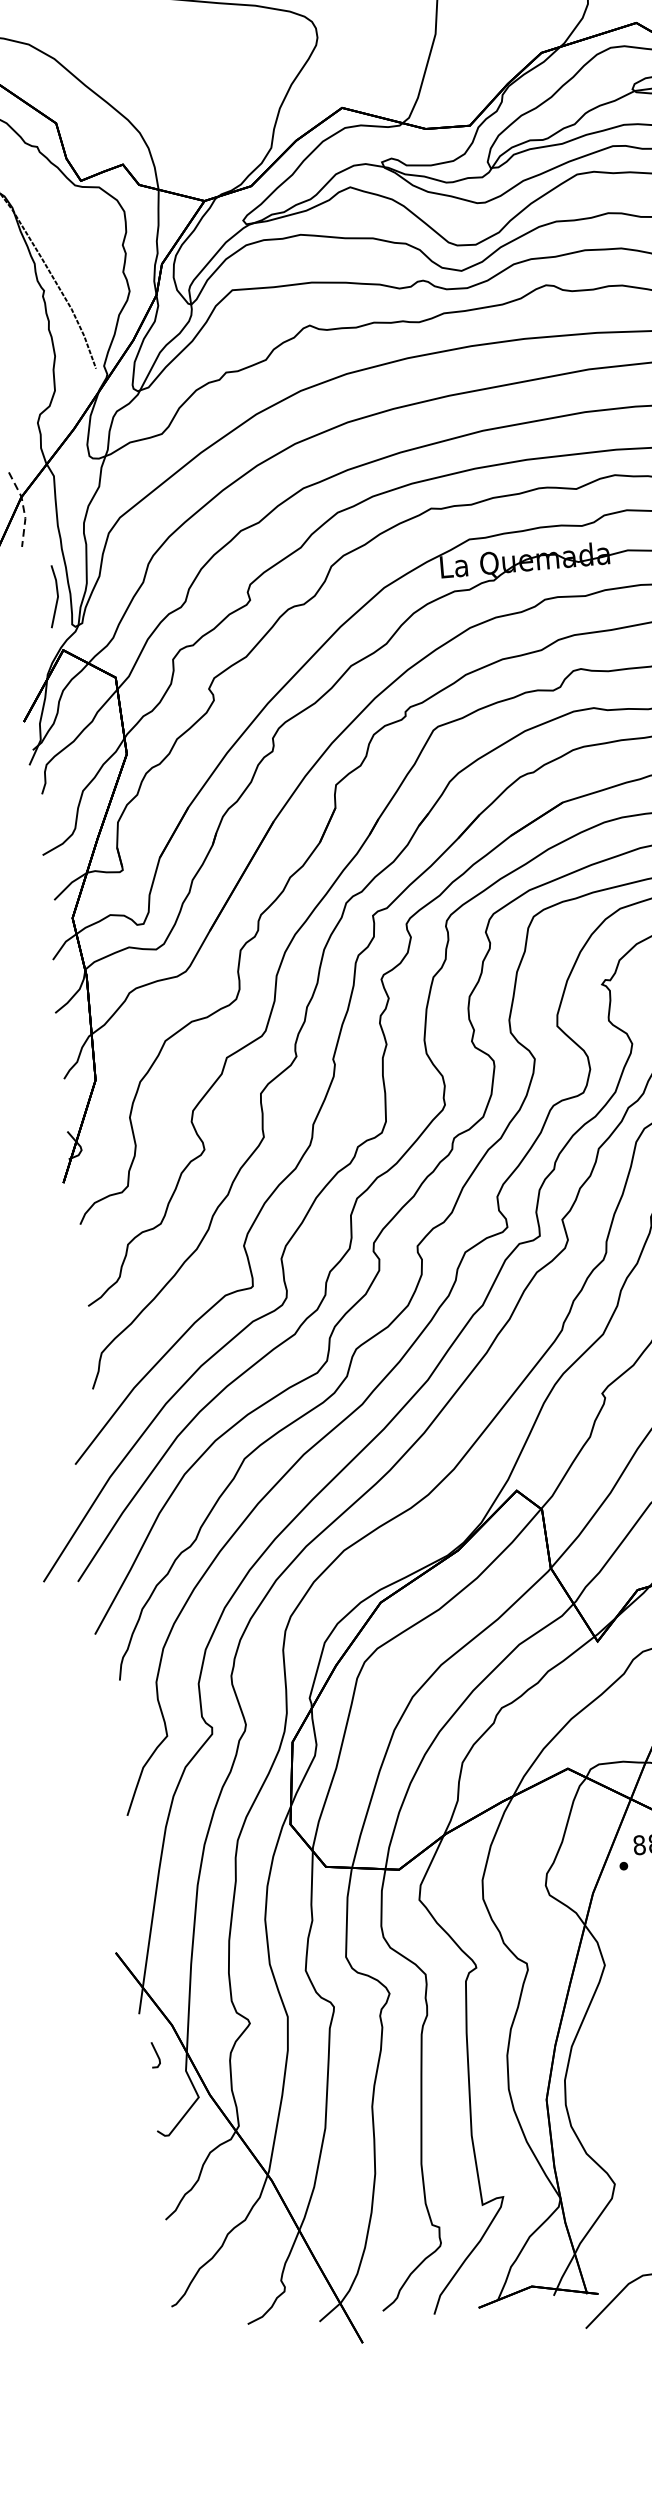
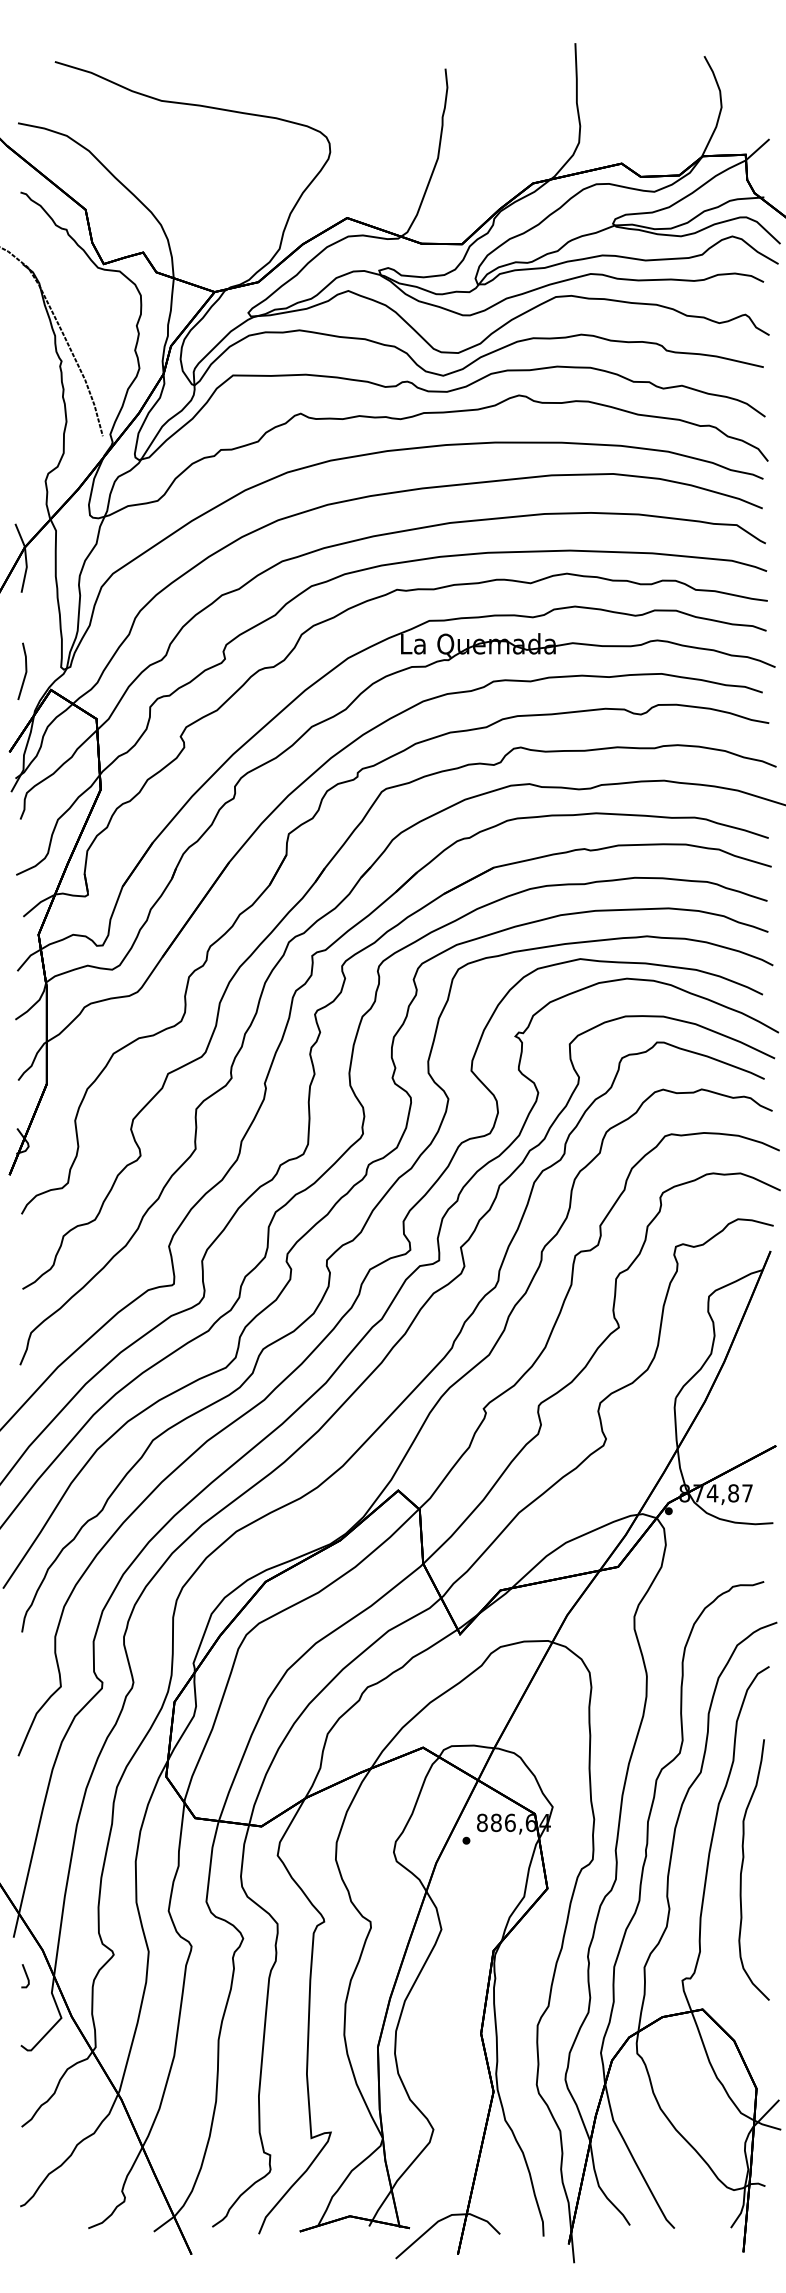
line: (23, 508) -> (25, 557), dashed -> solid
line: (56, 595) -> (25, 670), moved

